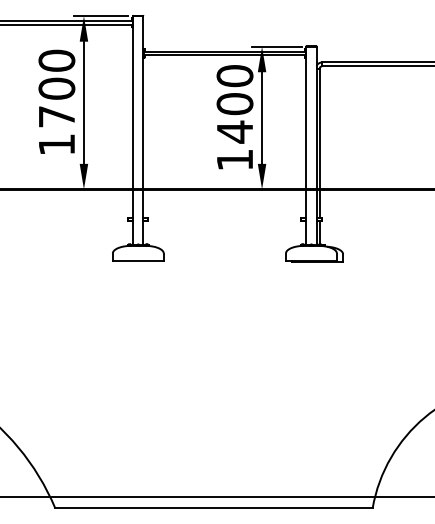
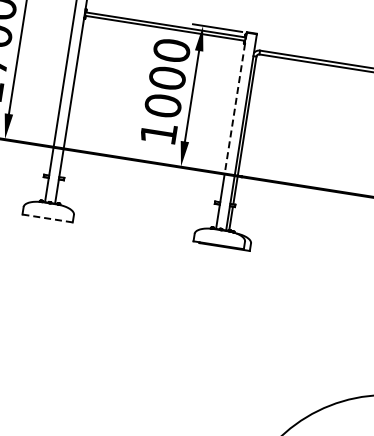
line: (306, 118) -> (235, 103), solid -> dashed
text: (234, 131) -> (162, 105), 1400 -> 1000
line: (137, 261) -> (46, 218), solid -> dashed

